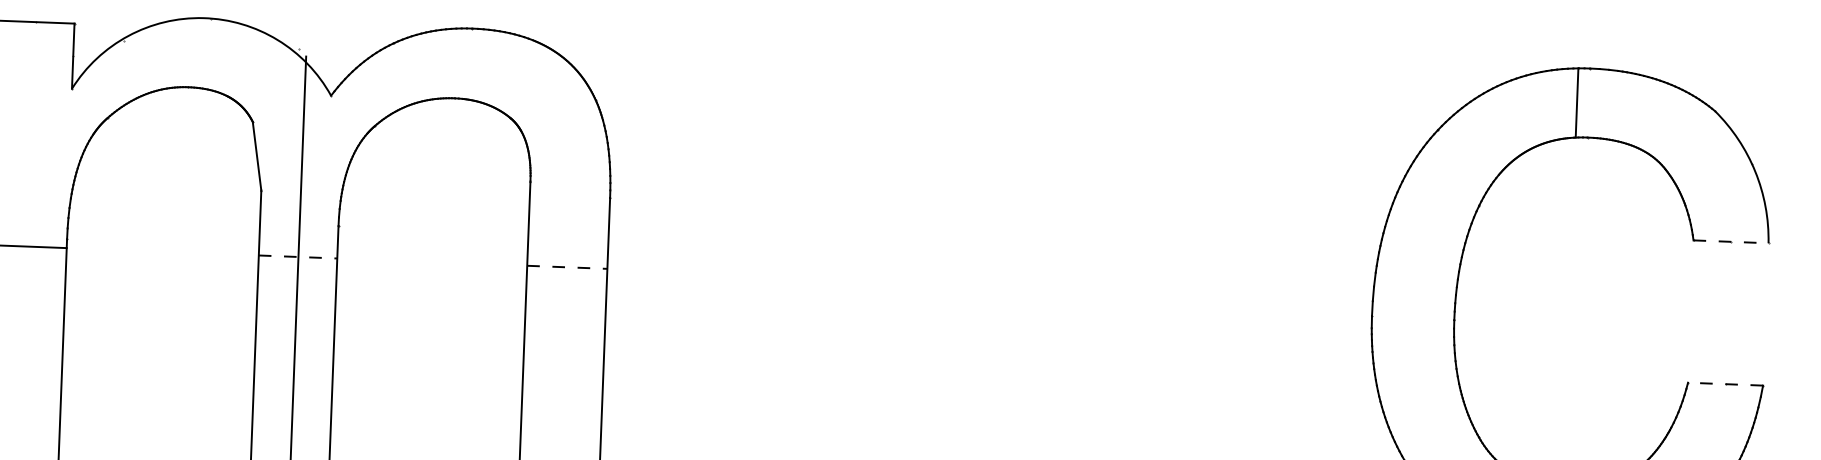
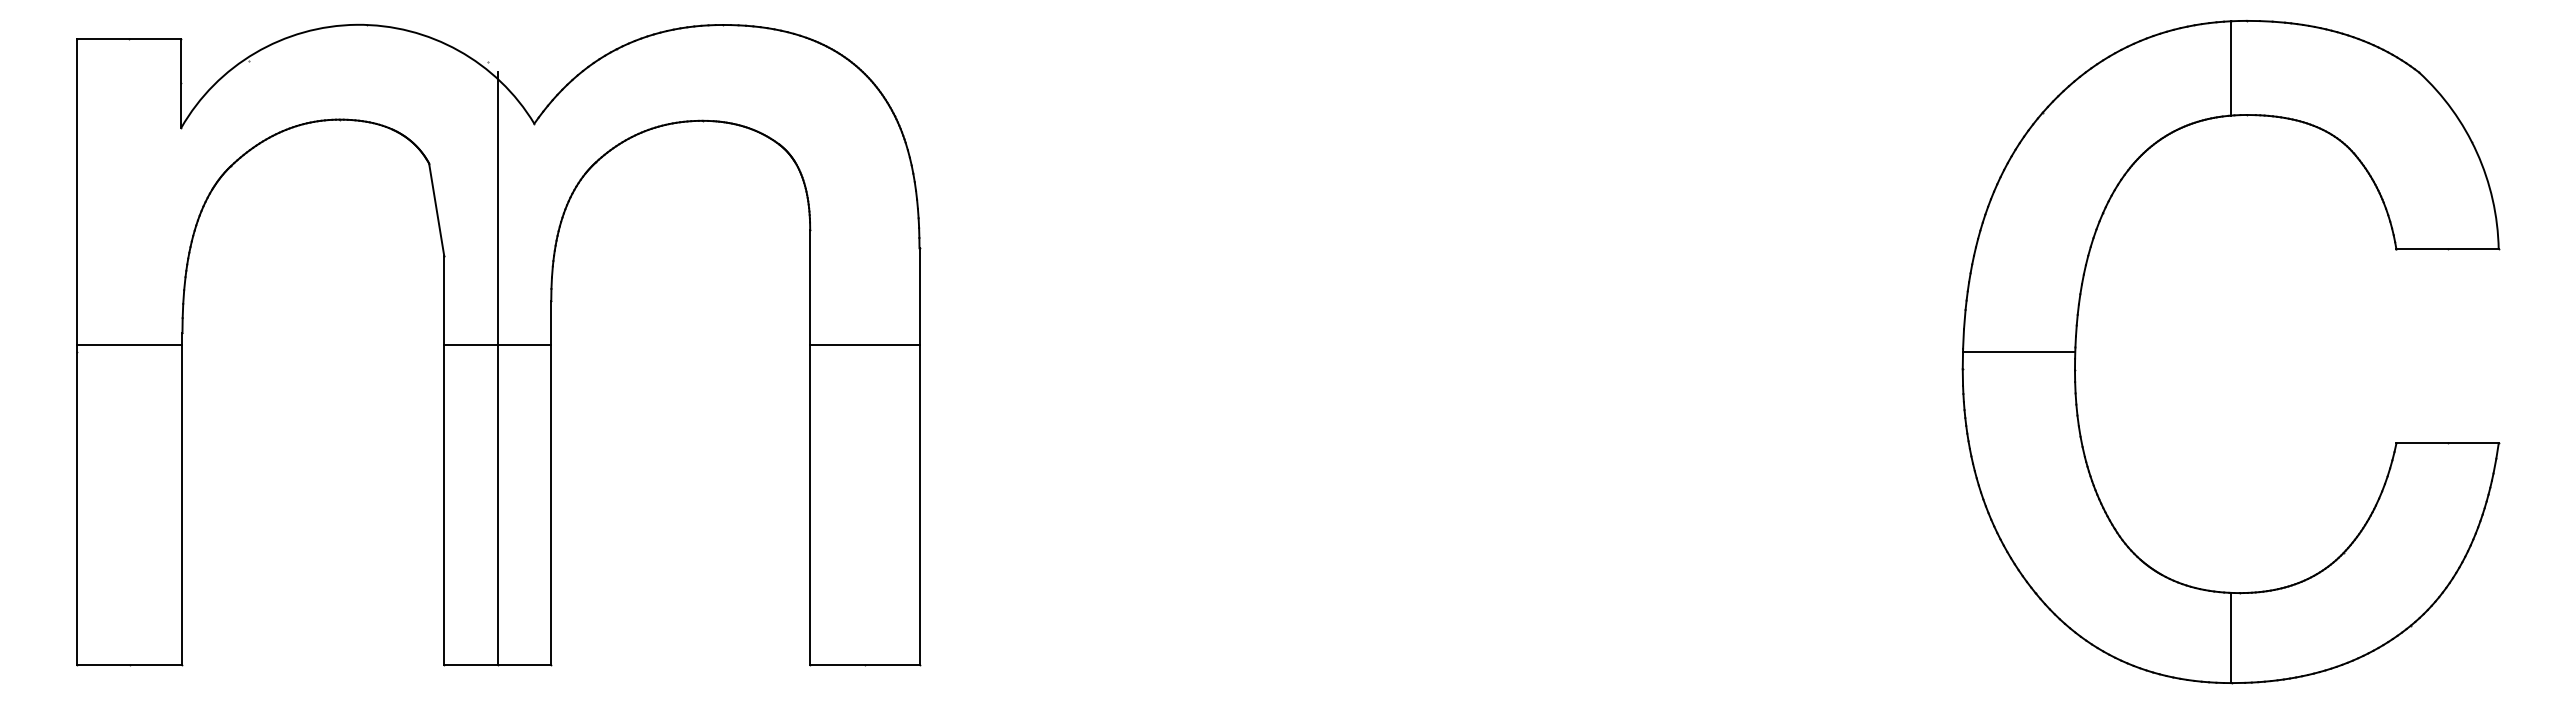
line: (1731, 241) -> (2448, 249), dashed -> solid
line: (298, 256) -> (498, 344), dashed -> solid
line: (567, 266) -> (864, 344), dashed -> solid
line: (1413, 304) -> (2018, 351), added
line: (1725, 384) -> (2447, 443), dashed -> solid

